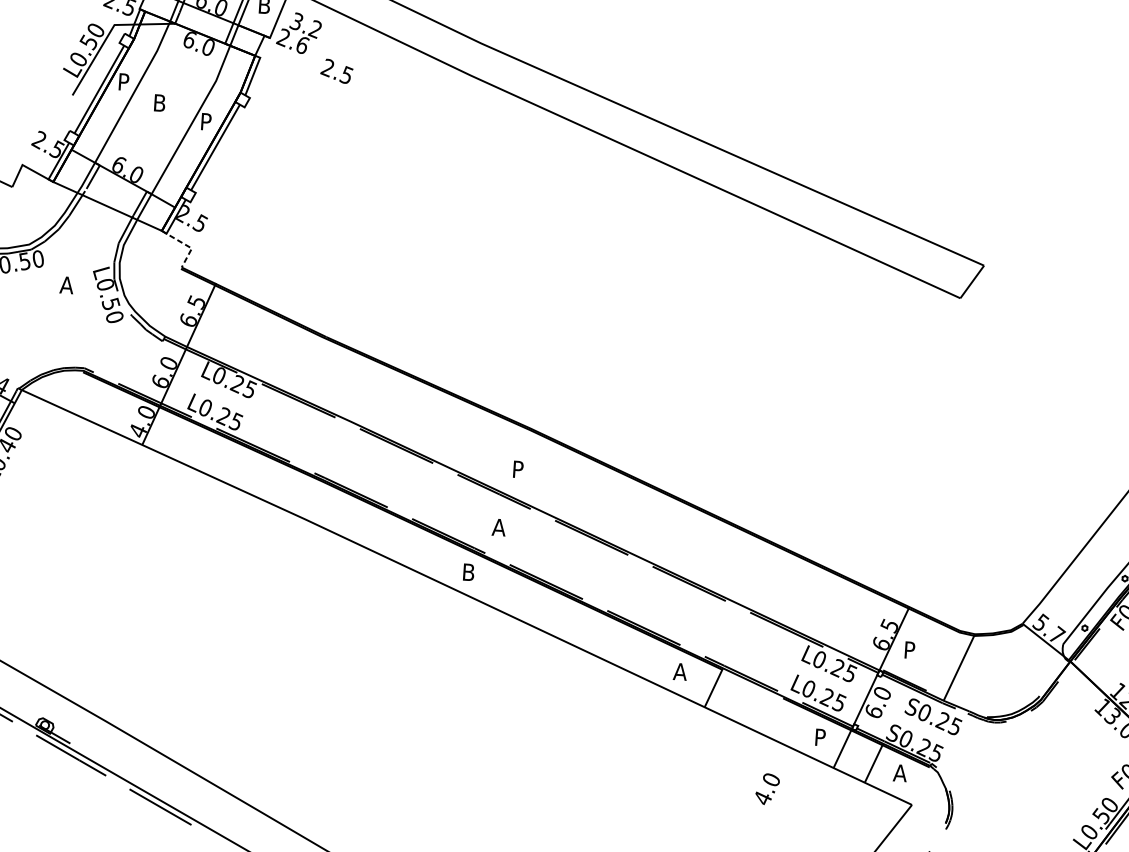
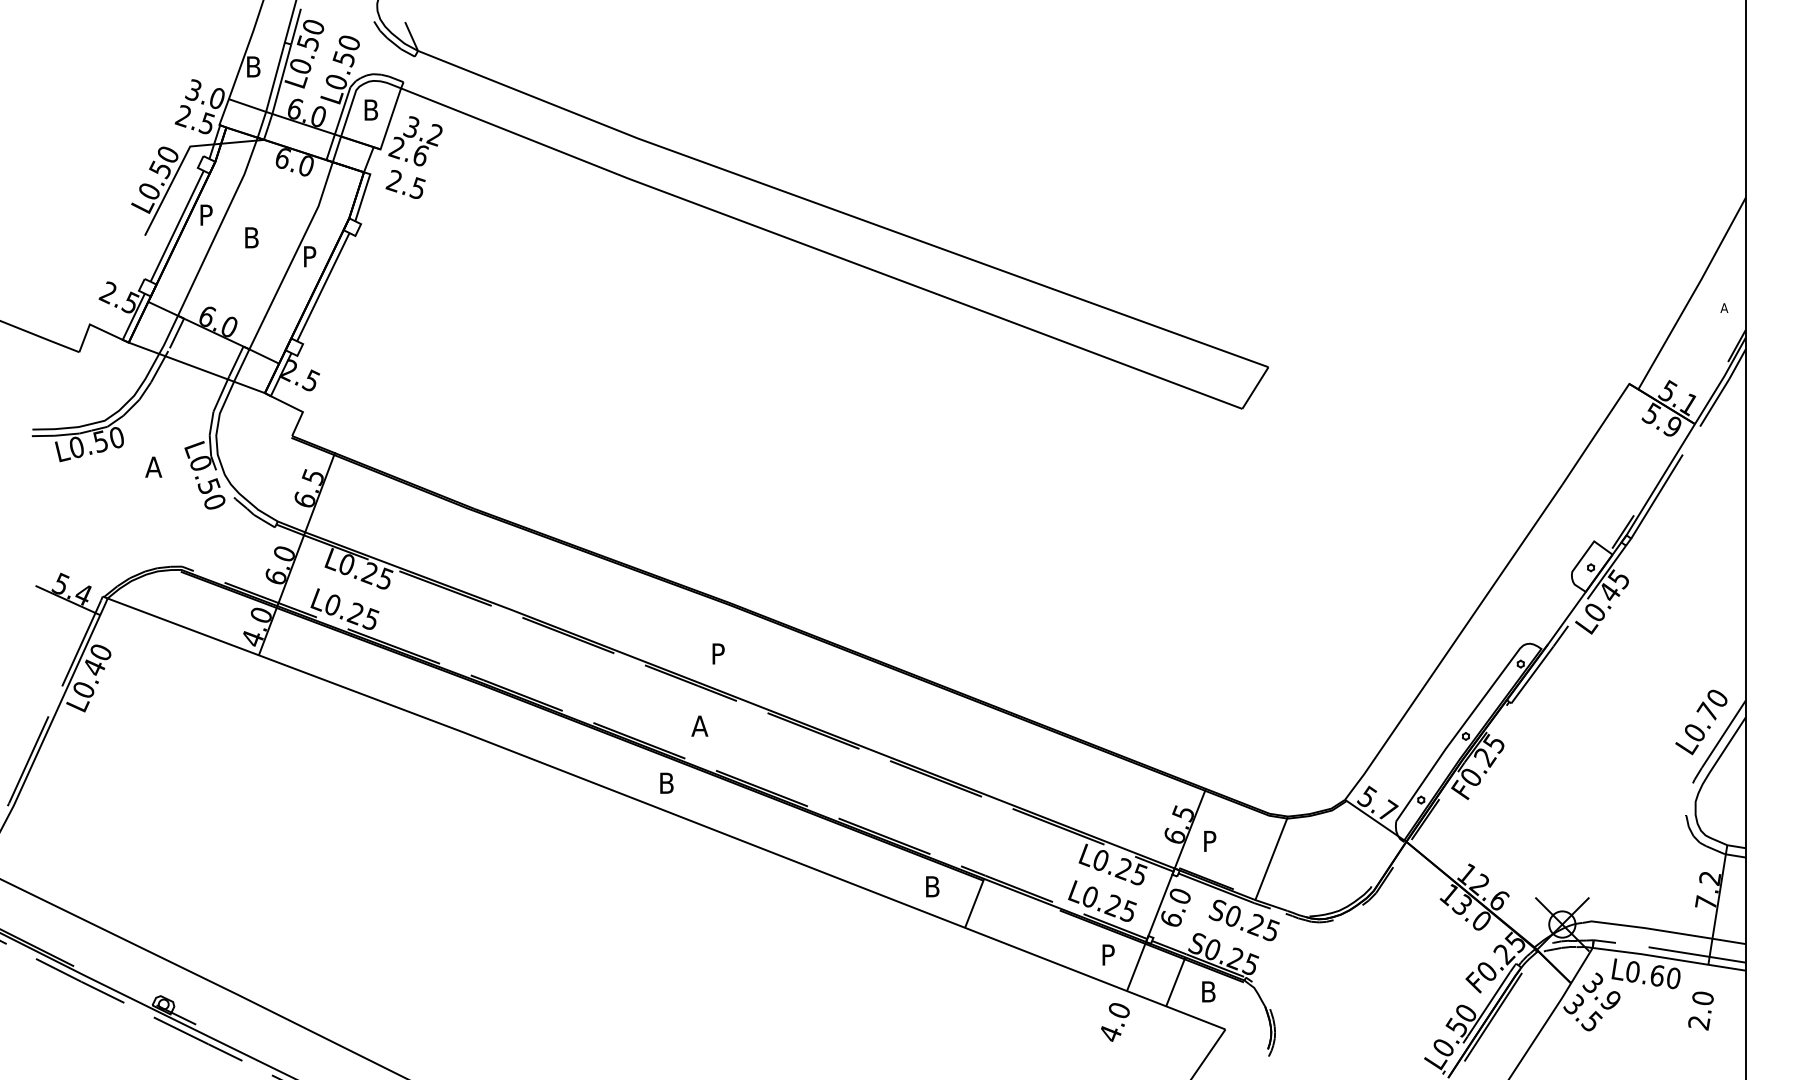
text: (336, 71) -> (405, 184), moved
line: (186, 245) -> (295, 408), dashed -> solid
text: (680, 671) -> (932, 886), A -> B
text: (900, 772) -> (1208, 991), A -> B
text: (767, 789) -> (1115, 1022), moved

